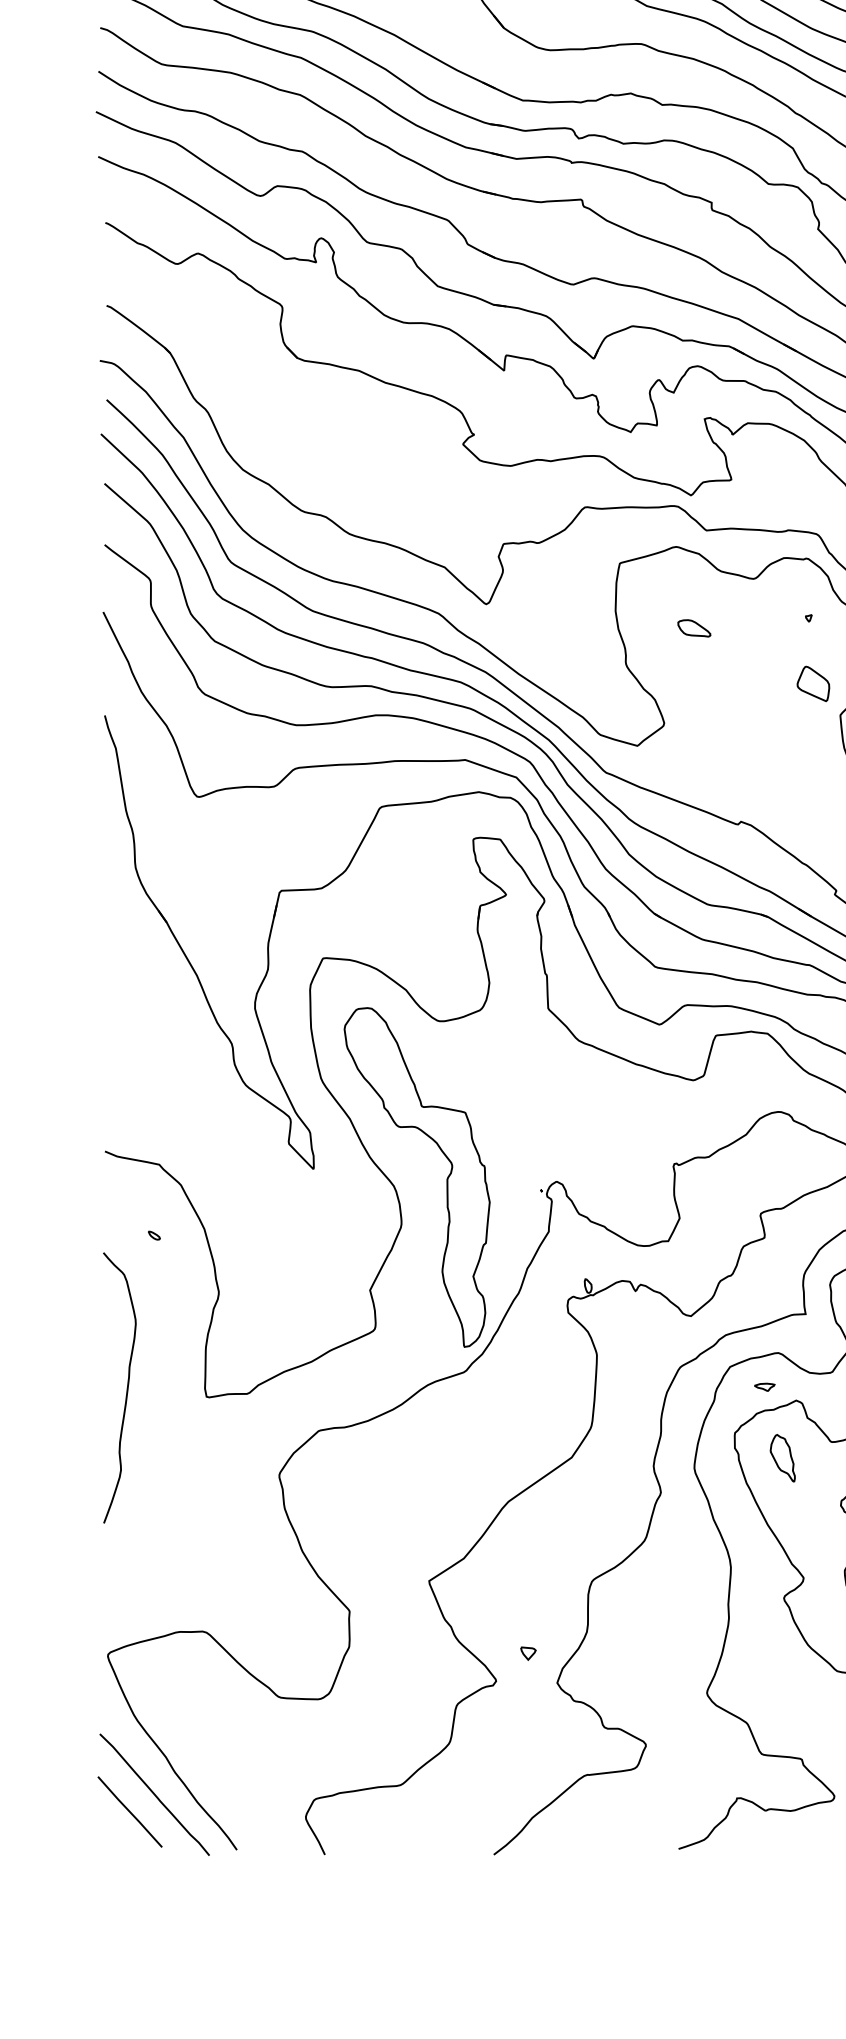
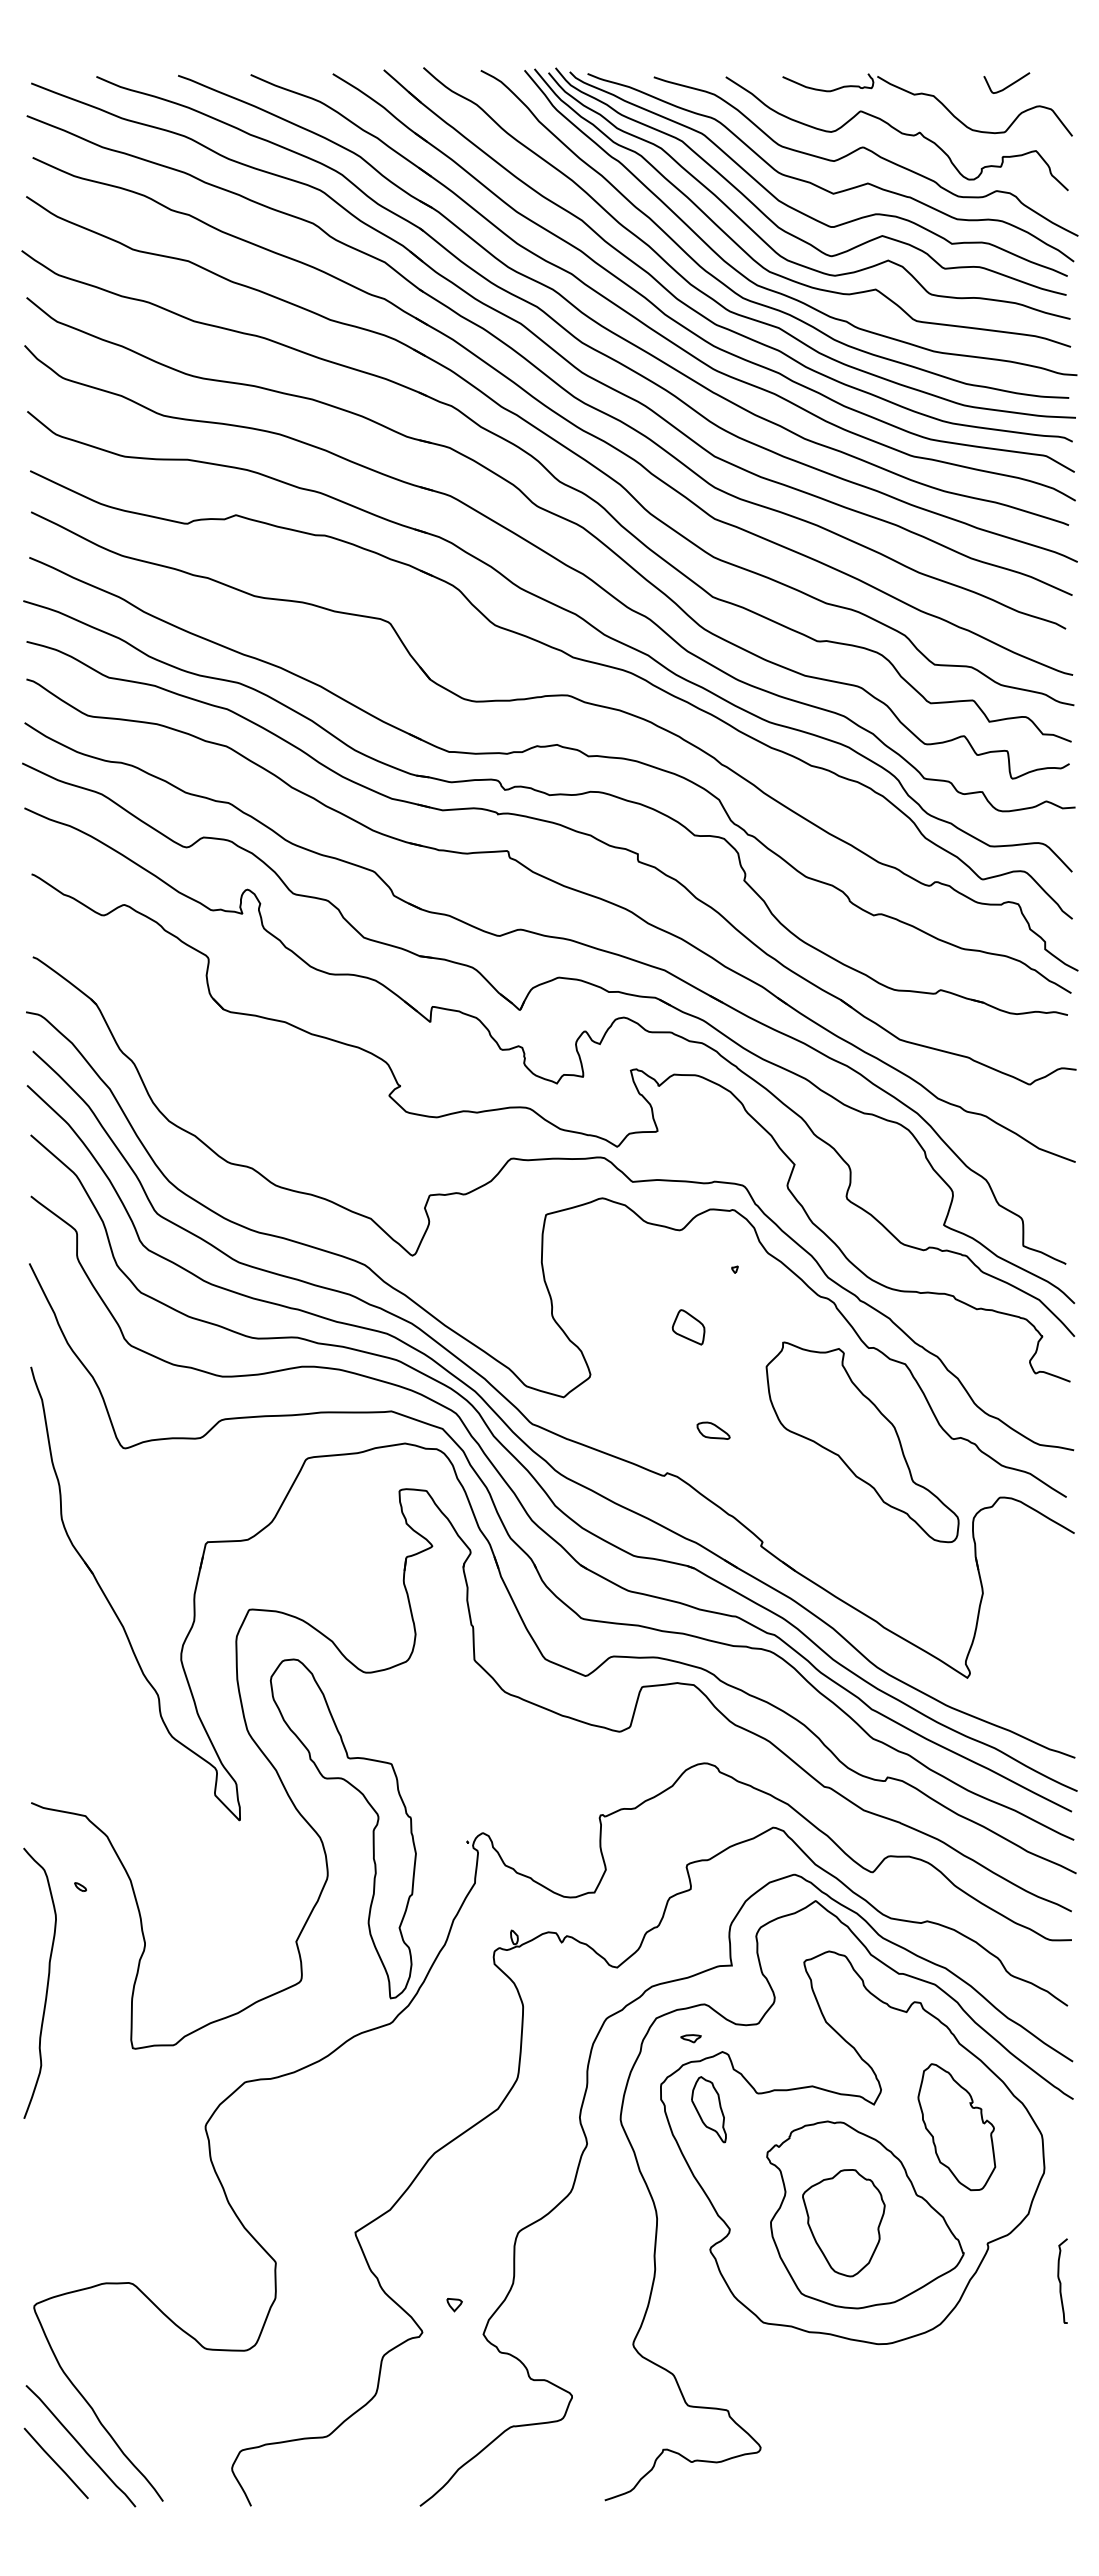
part: (694, 628) -> (713, 1430), moved
part: (813, 684) -> (688, 1327), moved
curve: (126, 1390) -> (46, 1985), moved
part: (782, 1458) -> (708, 2109), size x1.4

